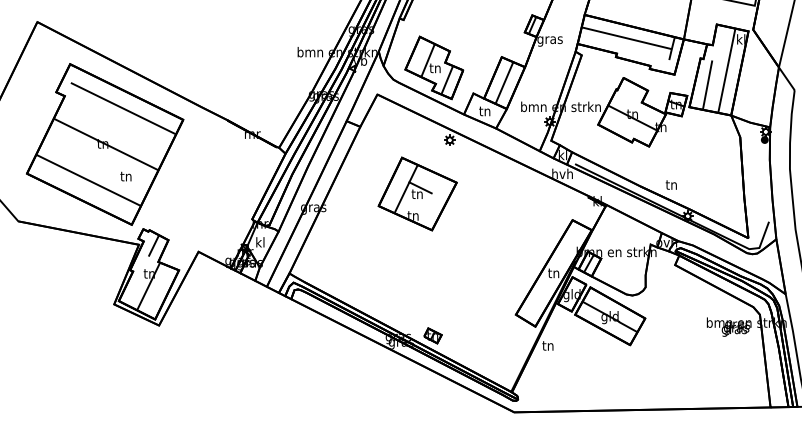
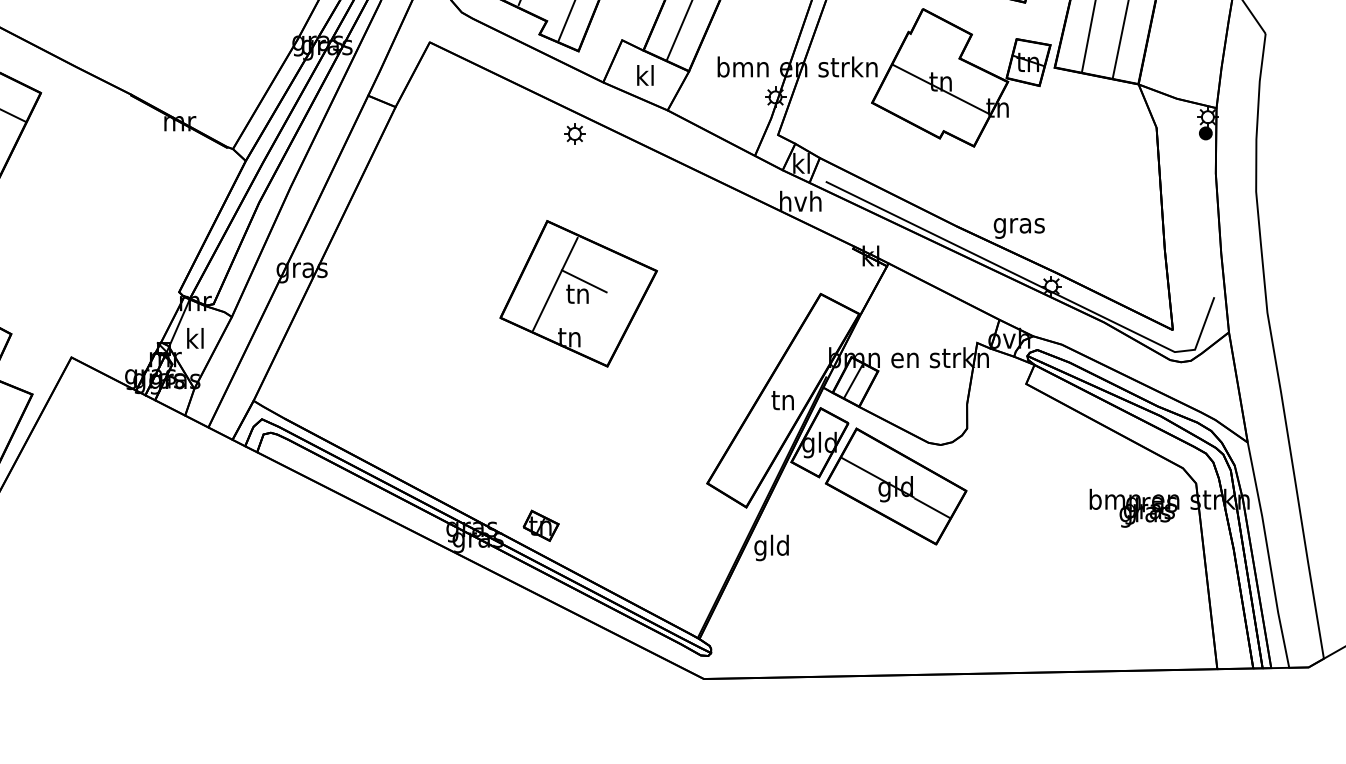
text: (484, 110) -> (644, 74), tn -> kl
text: (671, 186) -> (1018, 226), tn -> gras
part: (417, 193) -> (578, 292), moved
text: (547, 346) -> (770, 547), tn -> gld

